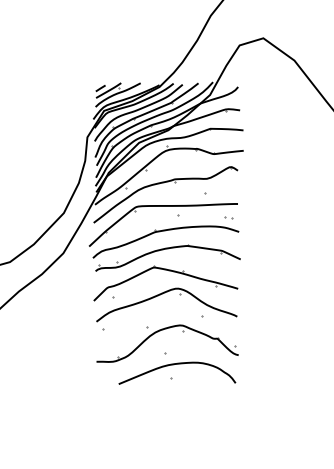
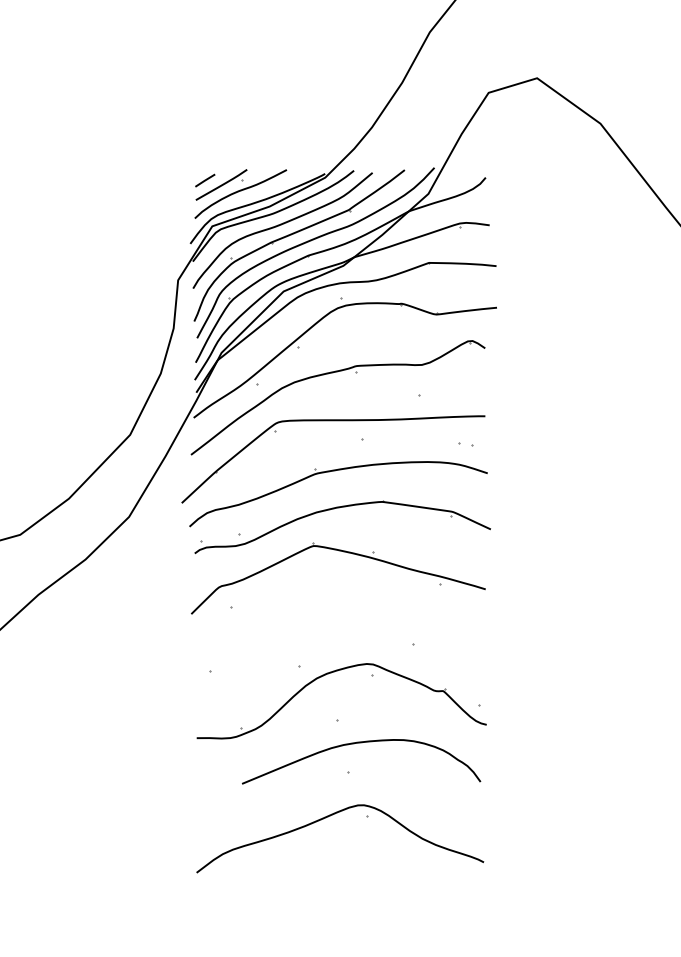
part: (162, 294) -> (331, 817), moved

